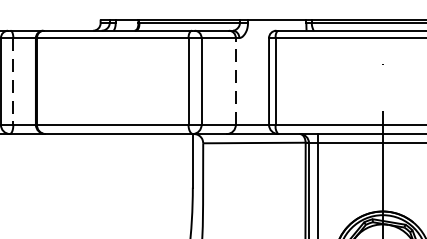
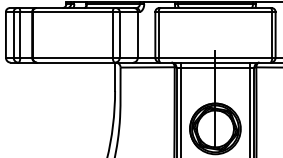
line: (13, 80) -> (20, 34), dashed -> solid
line: (235, 80) -> (137, 34), dashed -> solid

